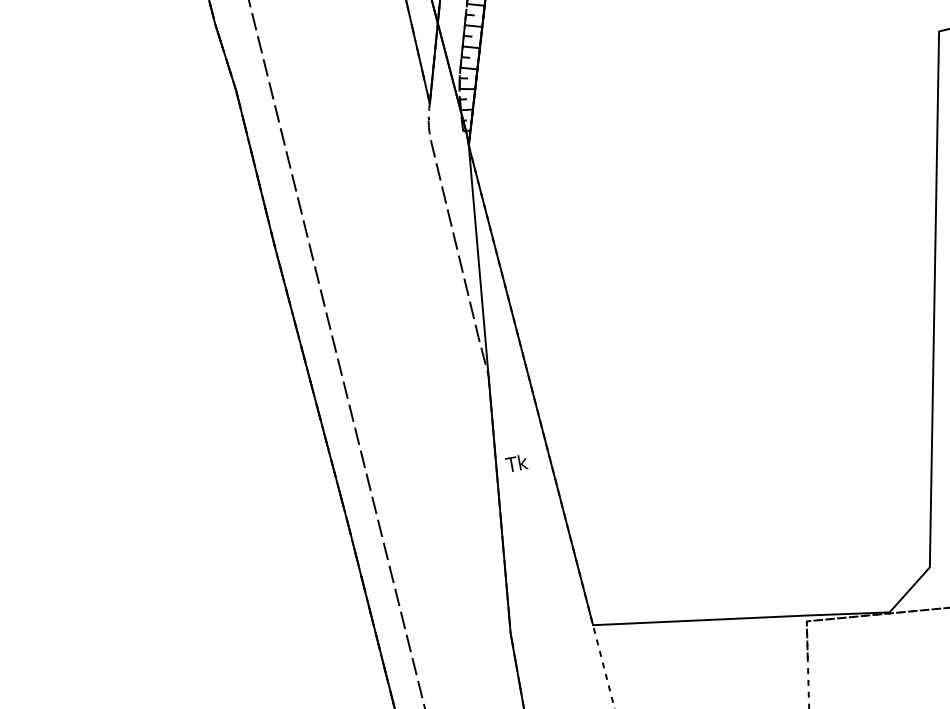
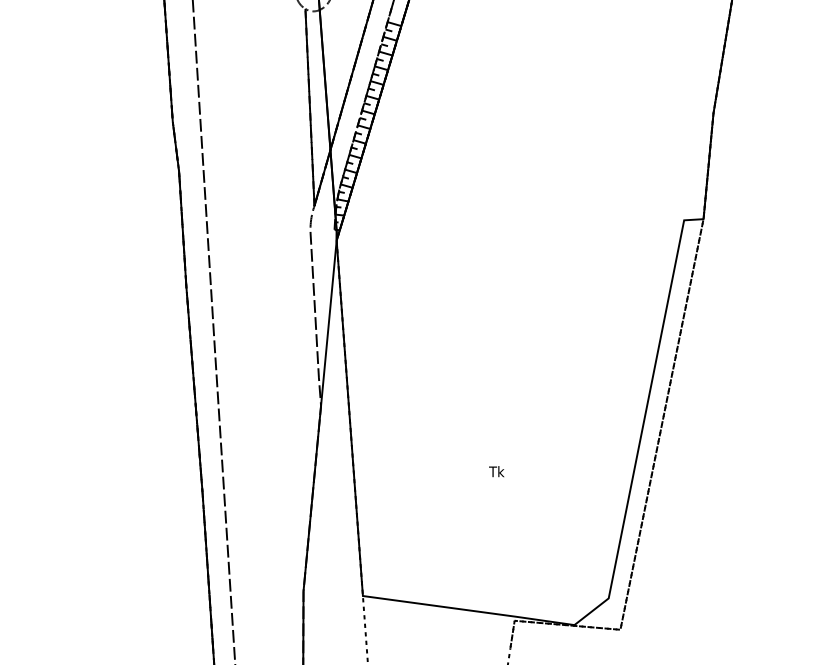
text: (516, 463) -> (496, 471), moved

